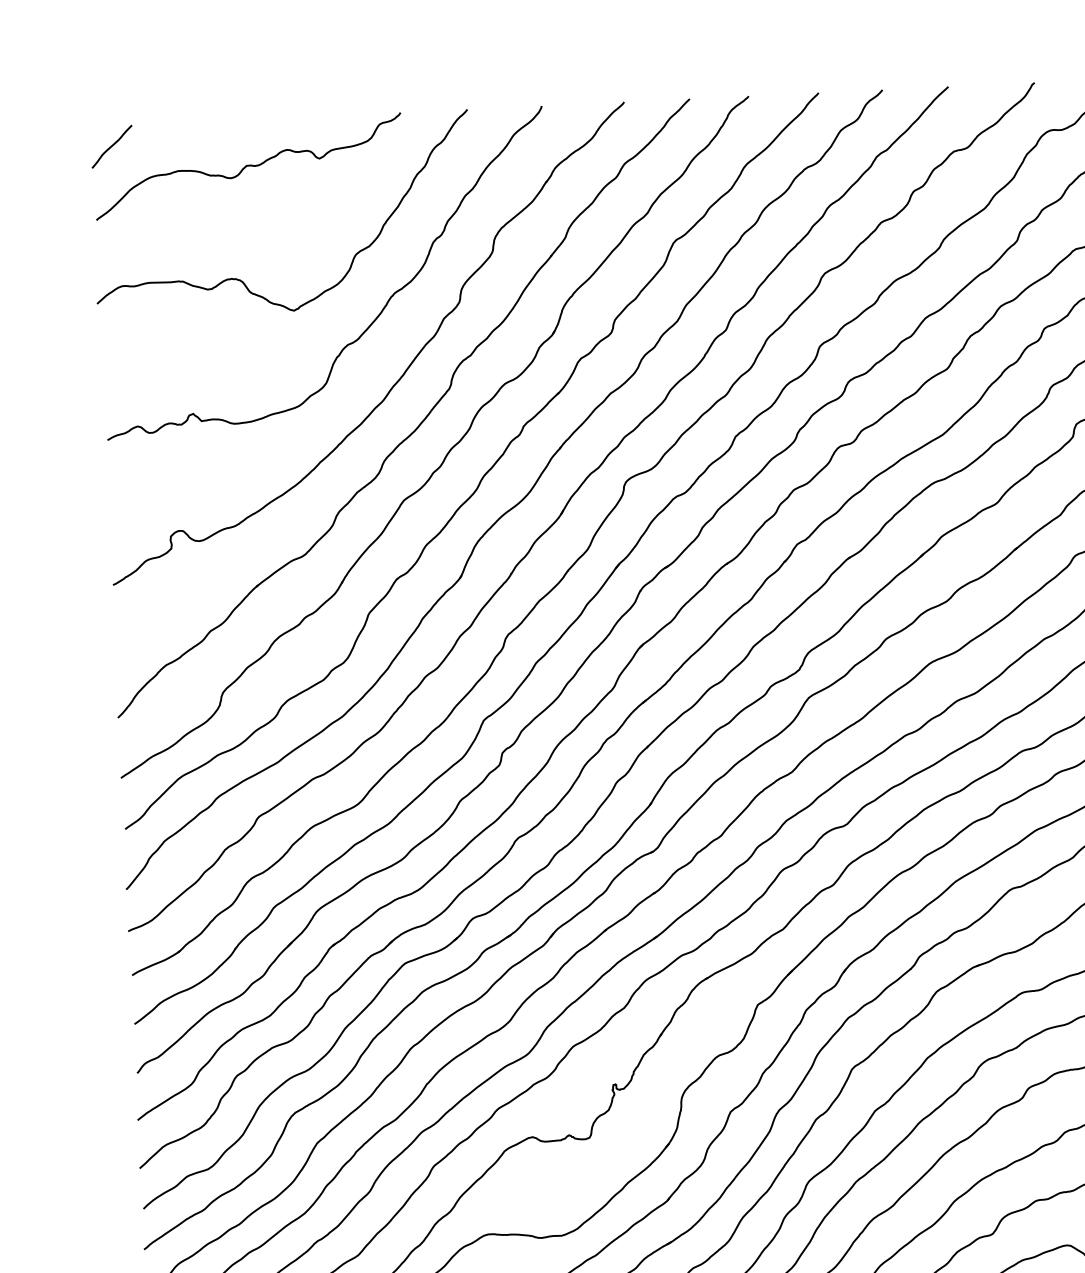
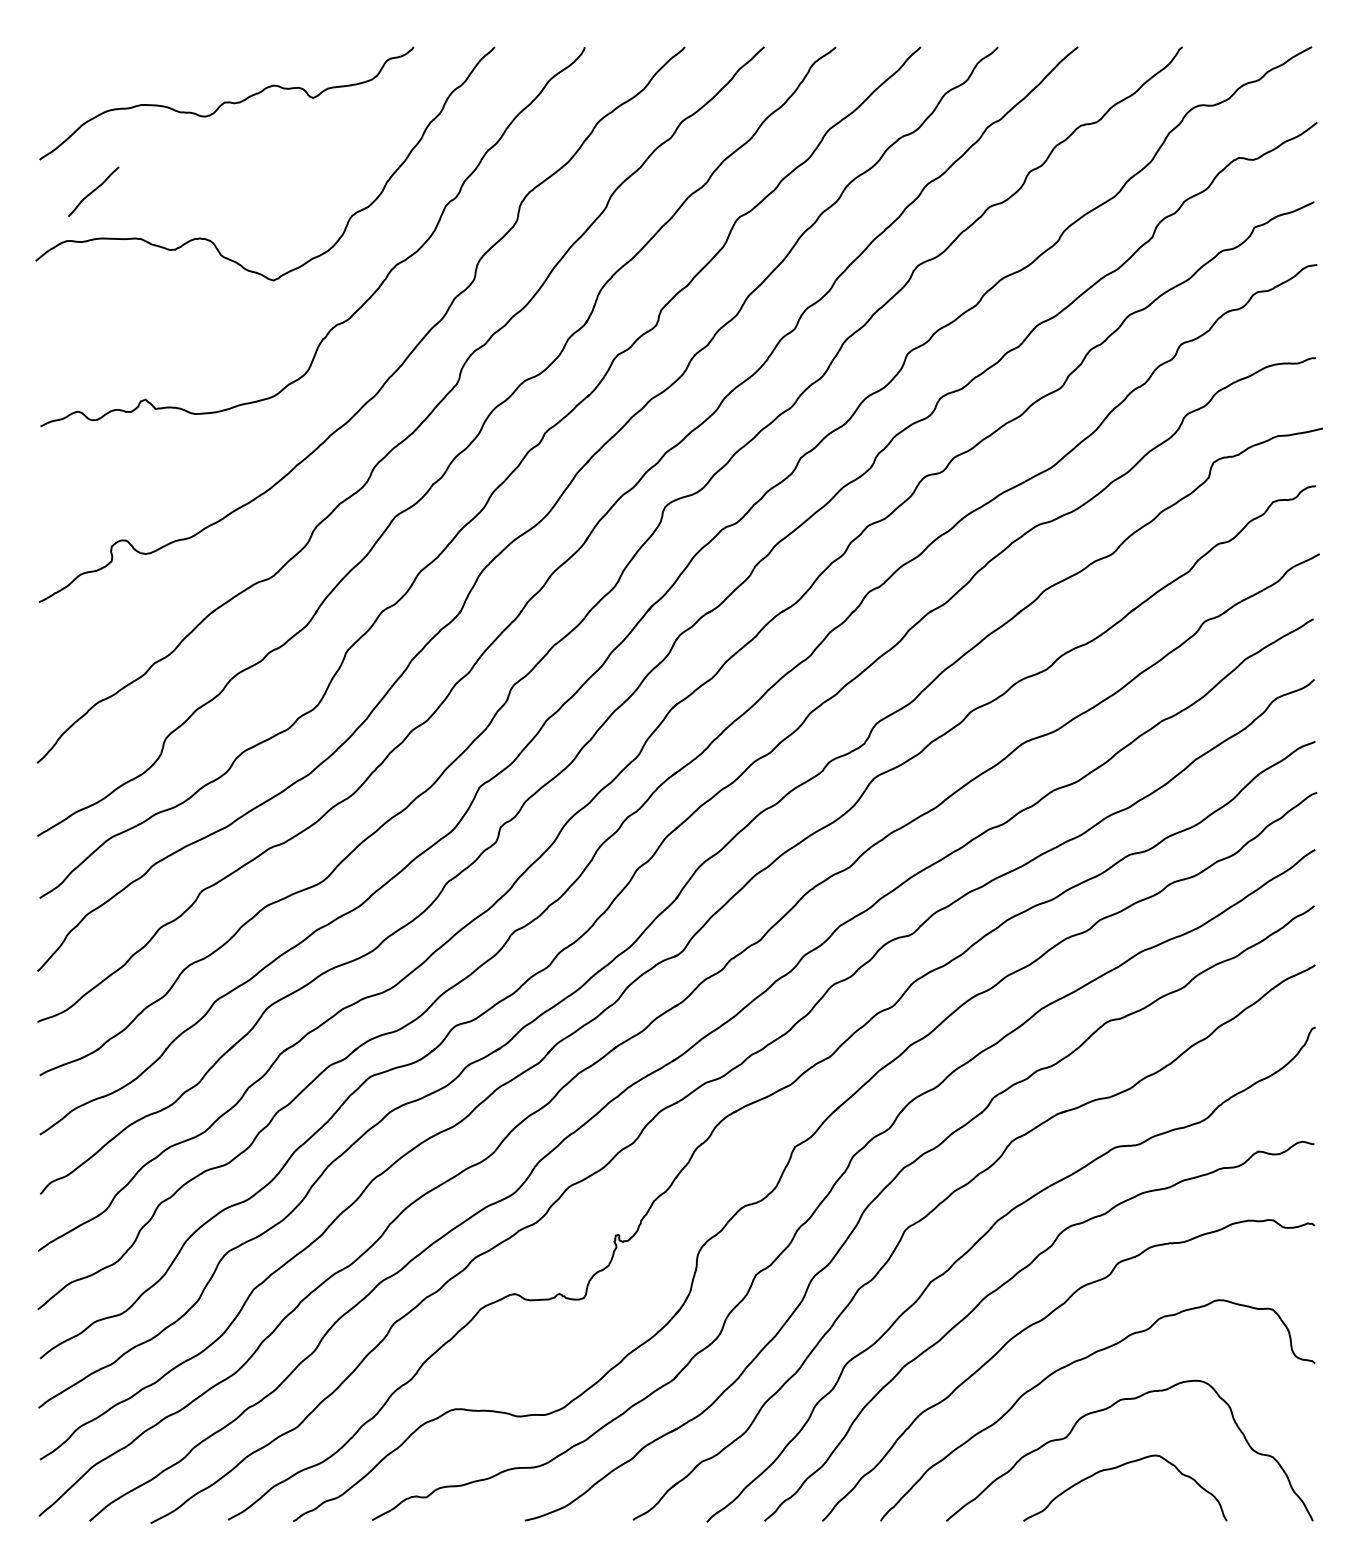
curve: (111, 146) -> (93, 191), moved

